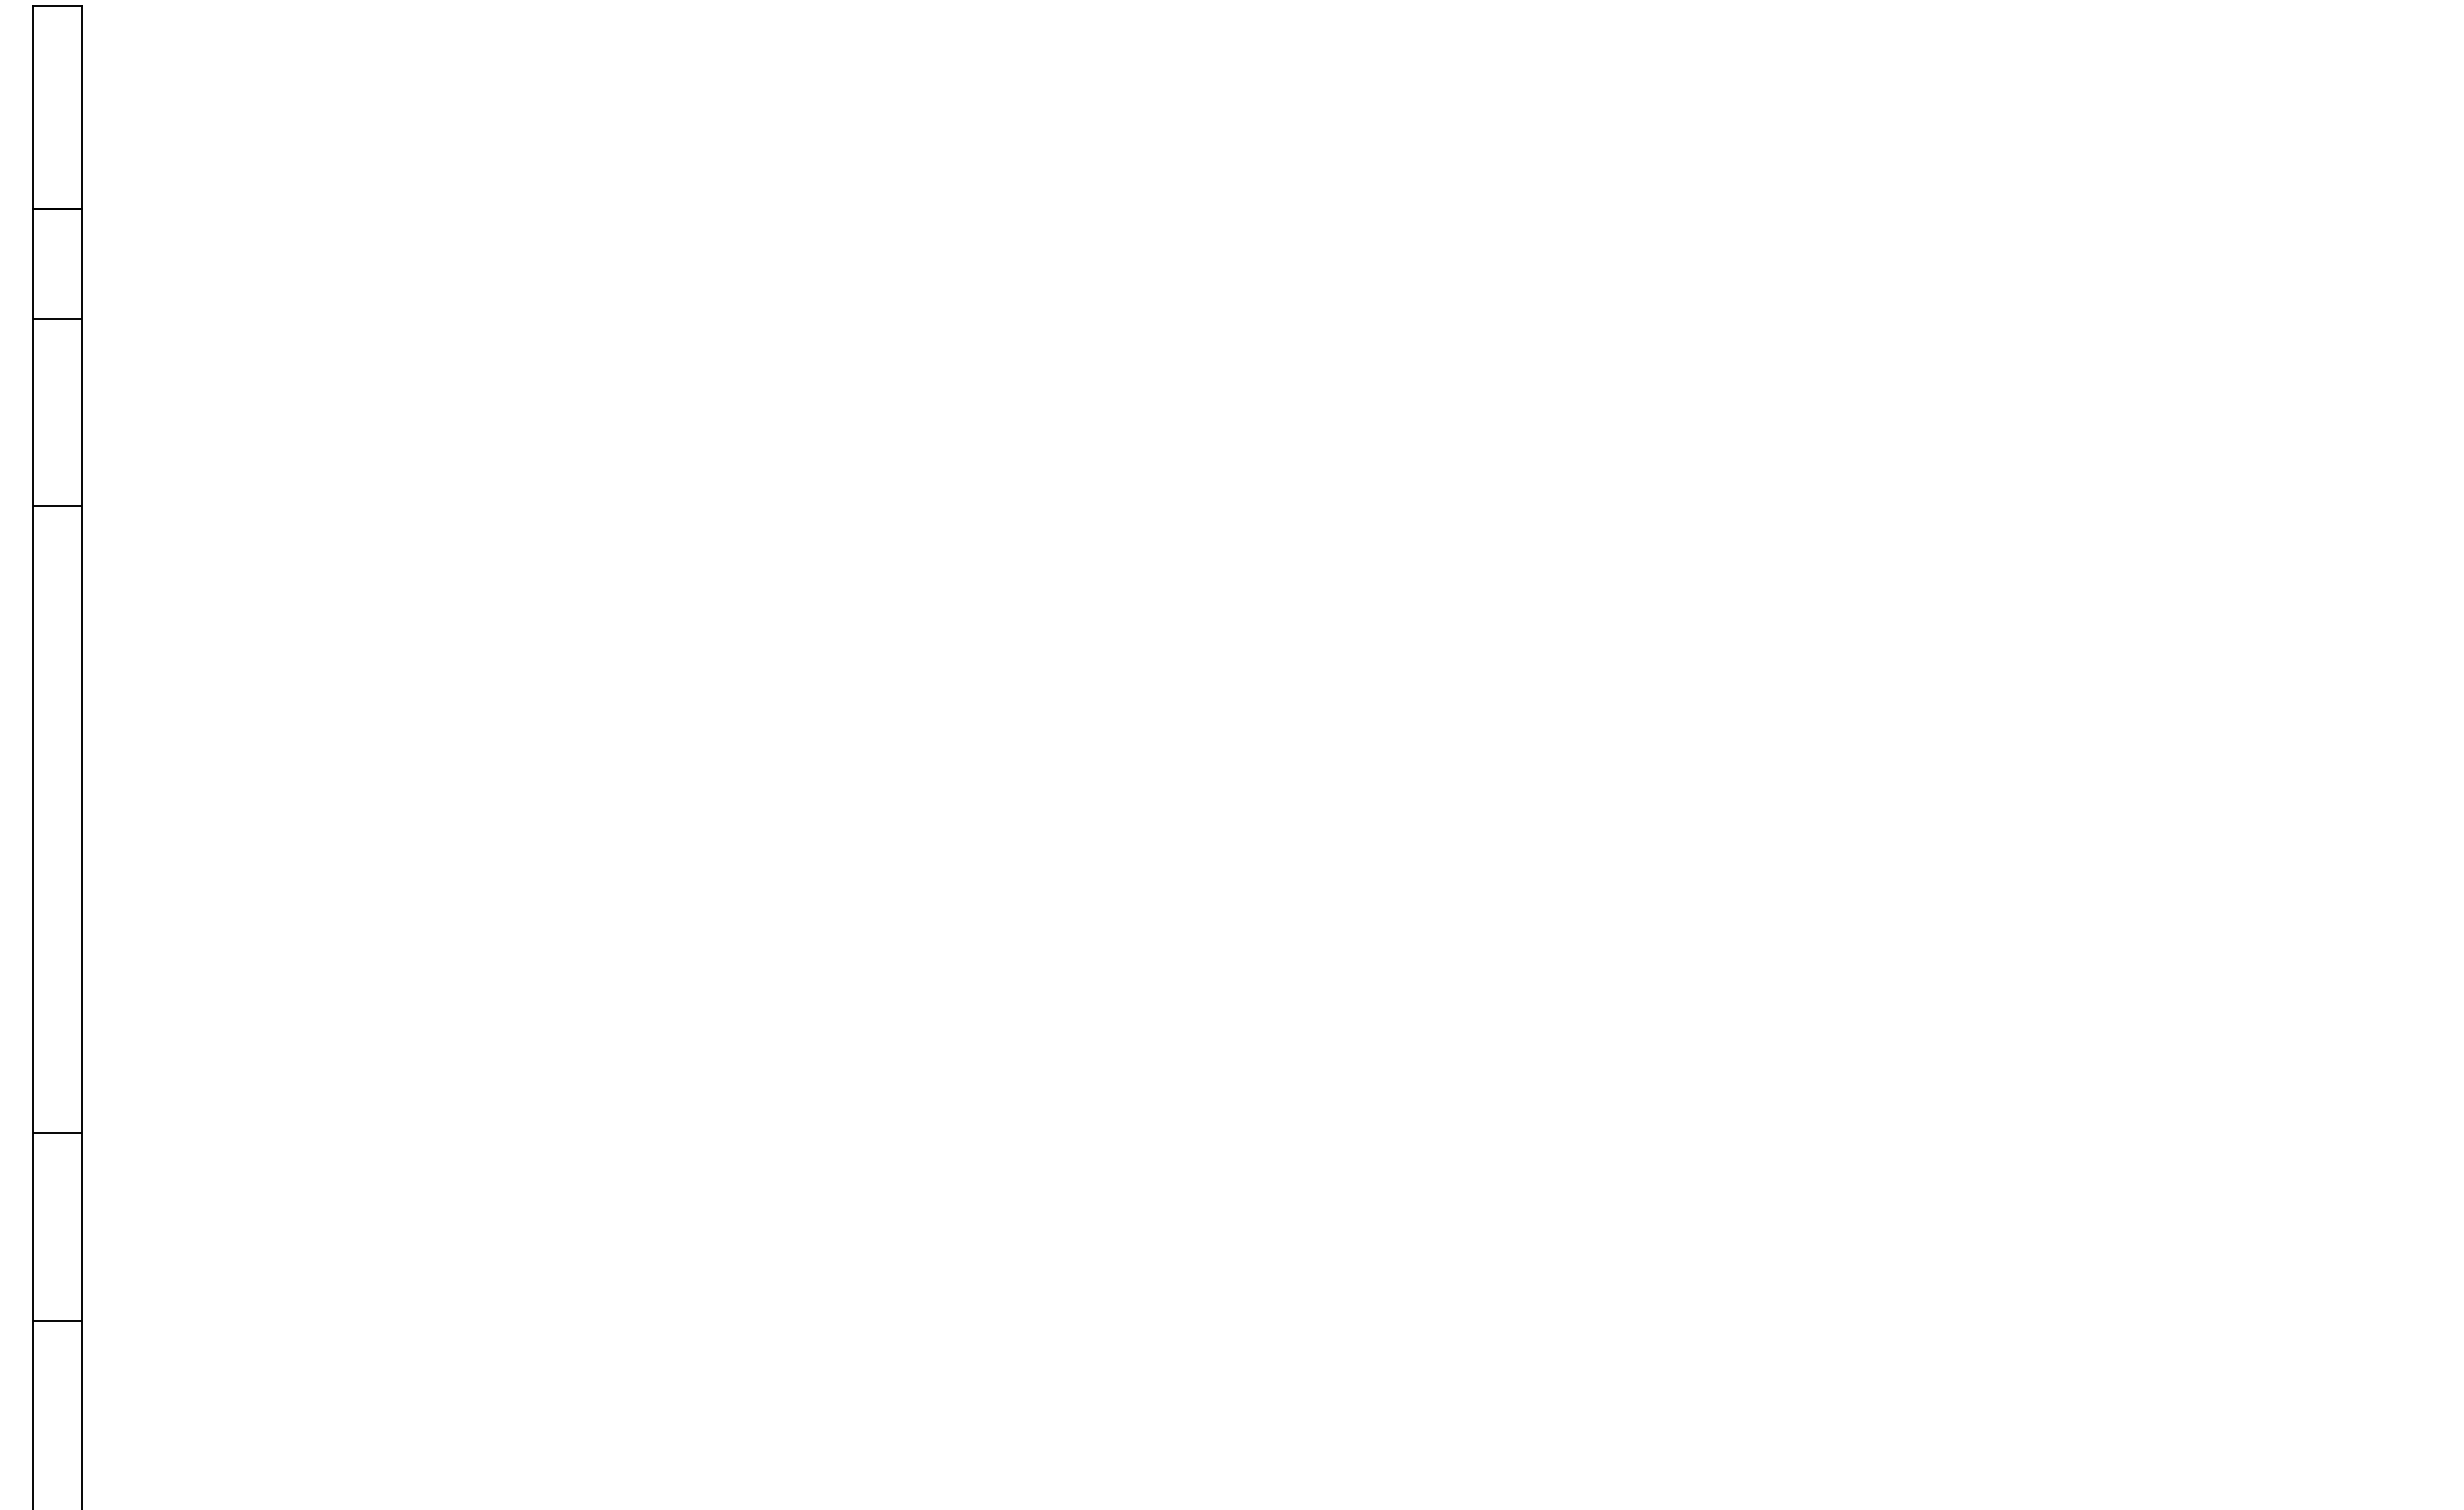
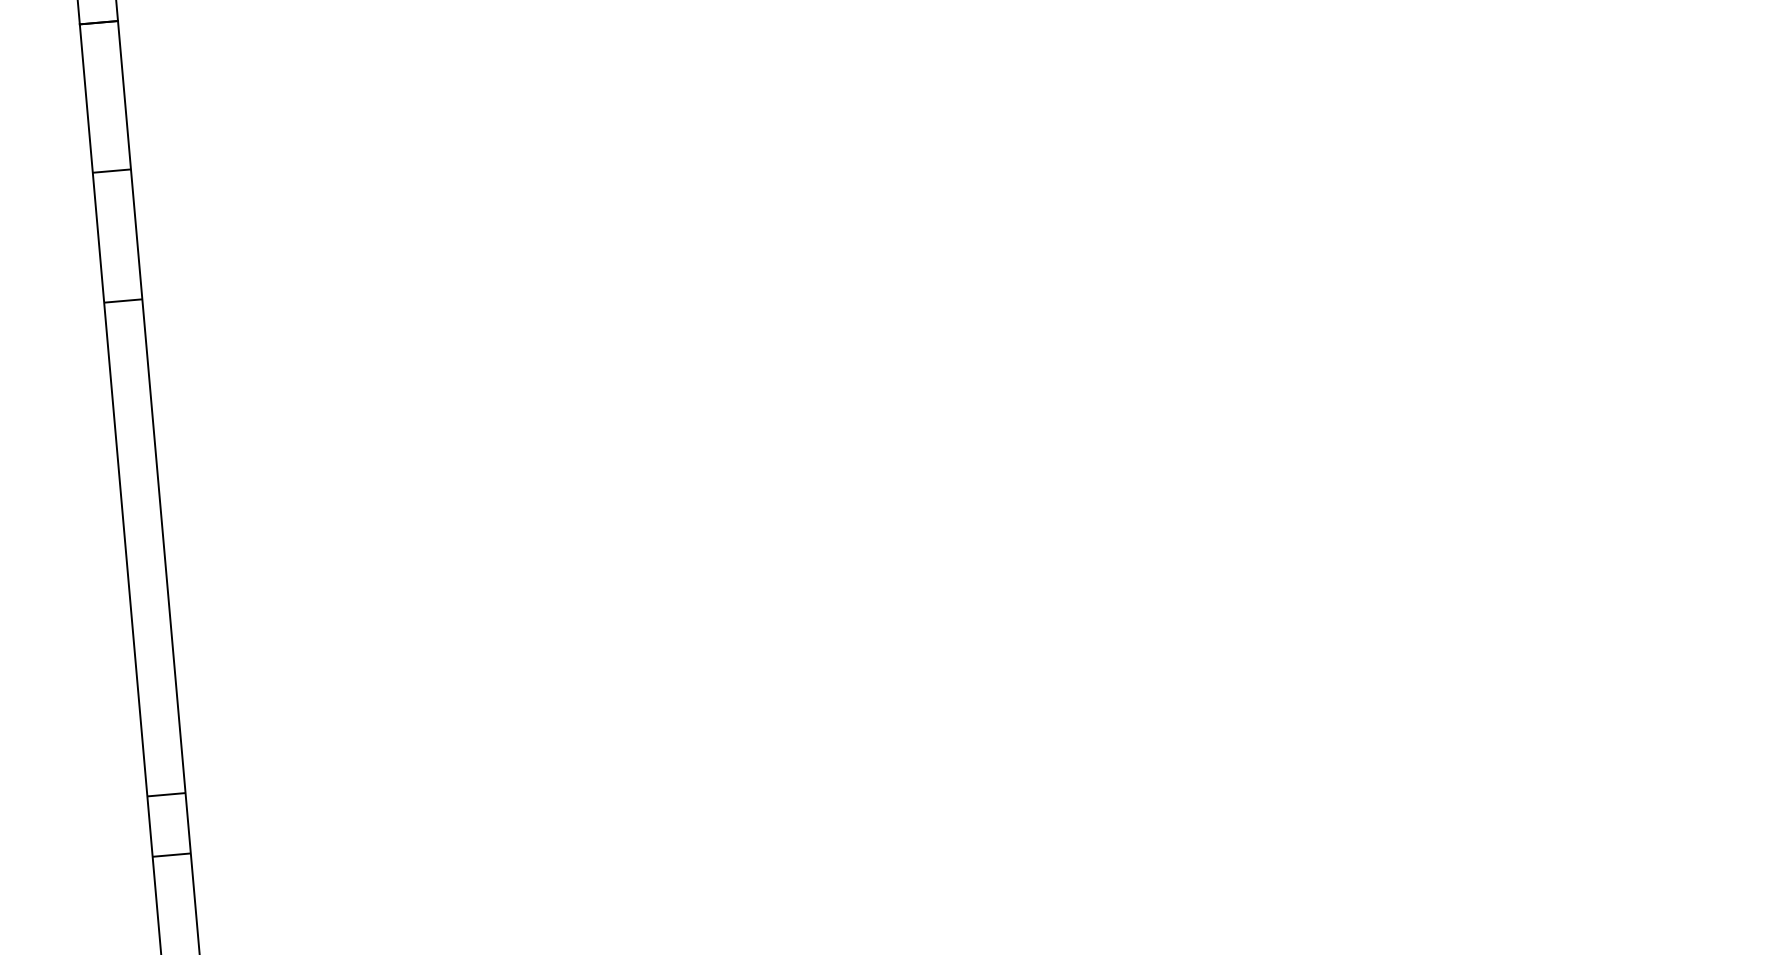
line: (57, 319) -> (111, 171), moved
line: (57, 506) -> (123, 301), moved
line: (57, 1133) -> (166, 794), moved
line: (57, 1320) -> (171, 854), moved

